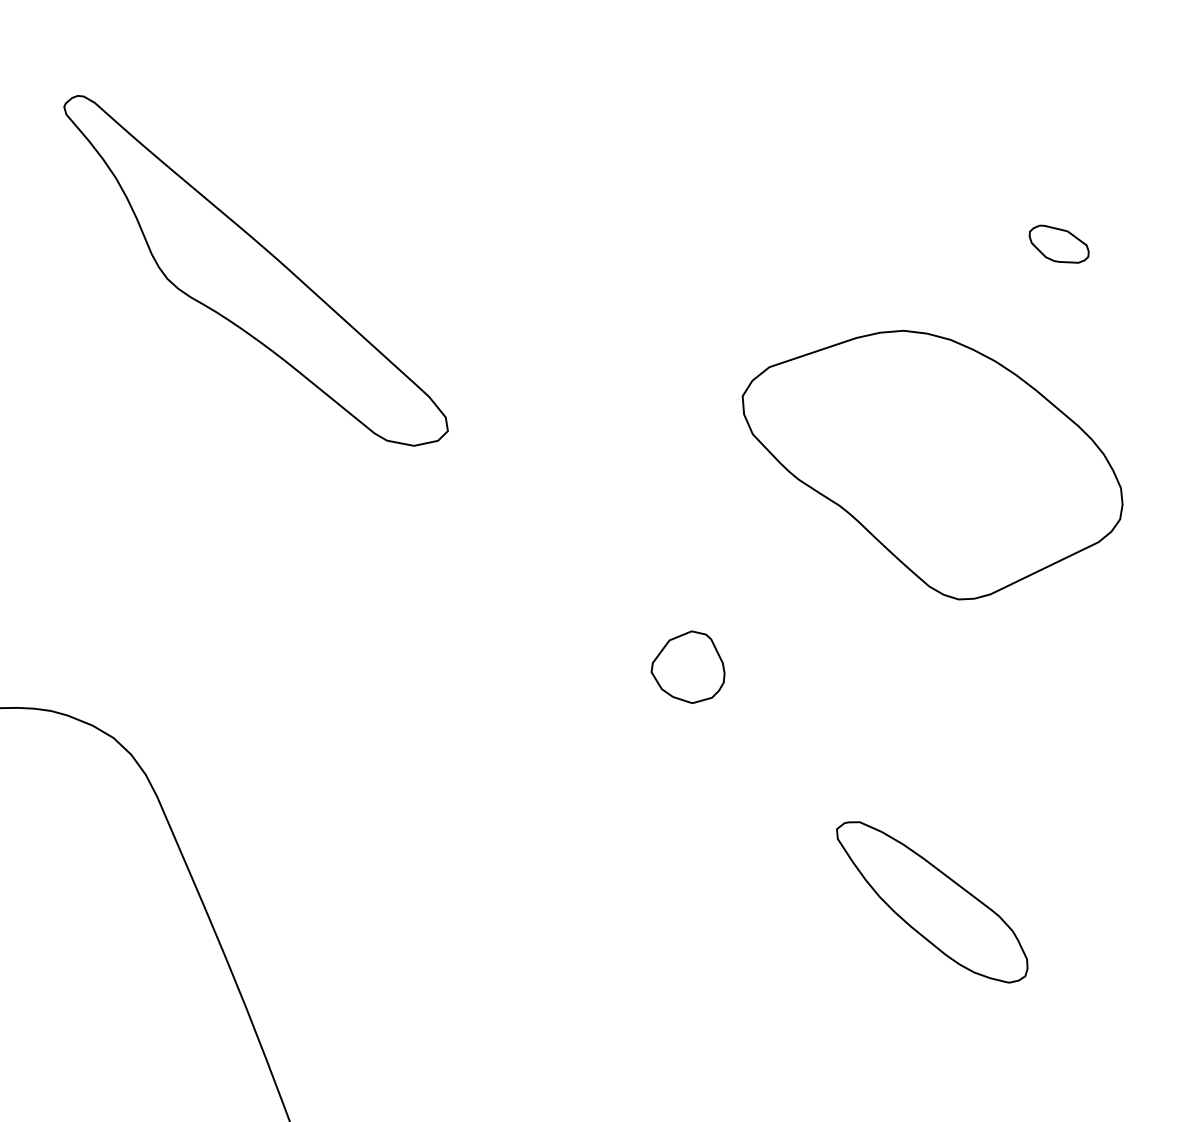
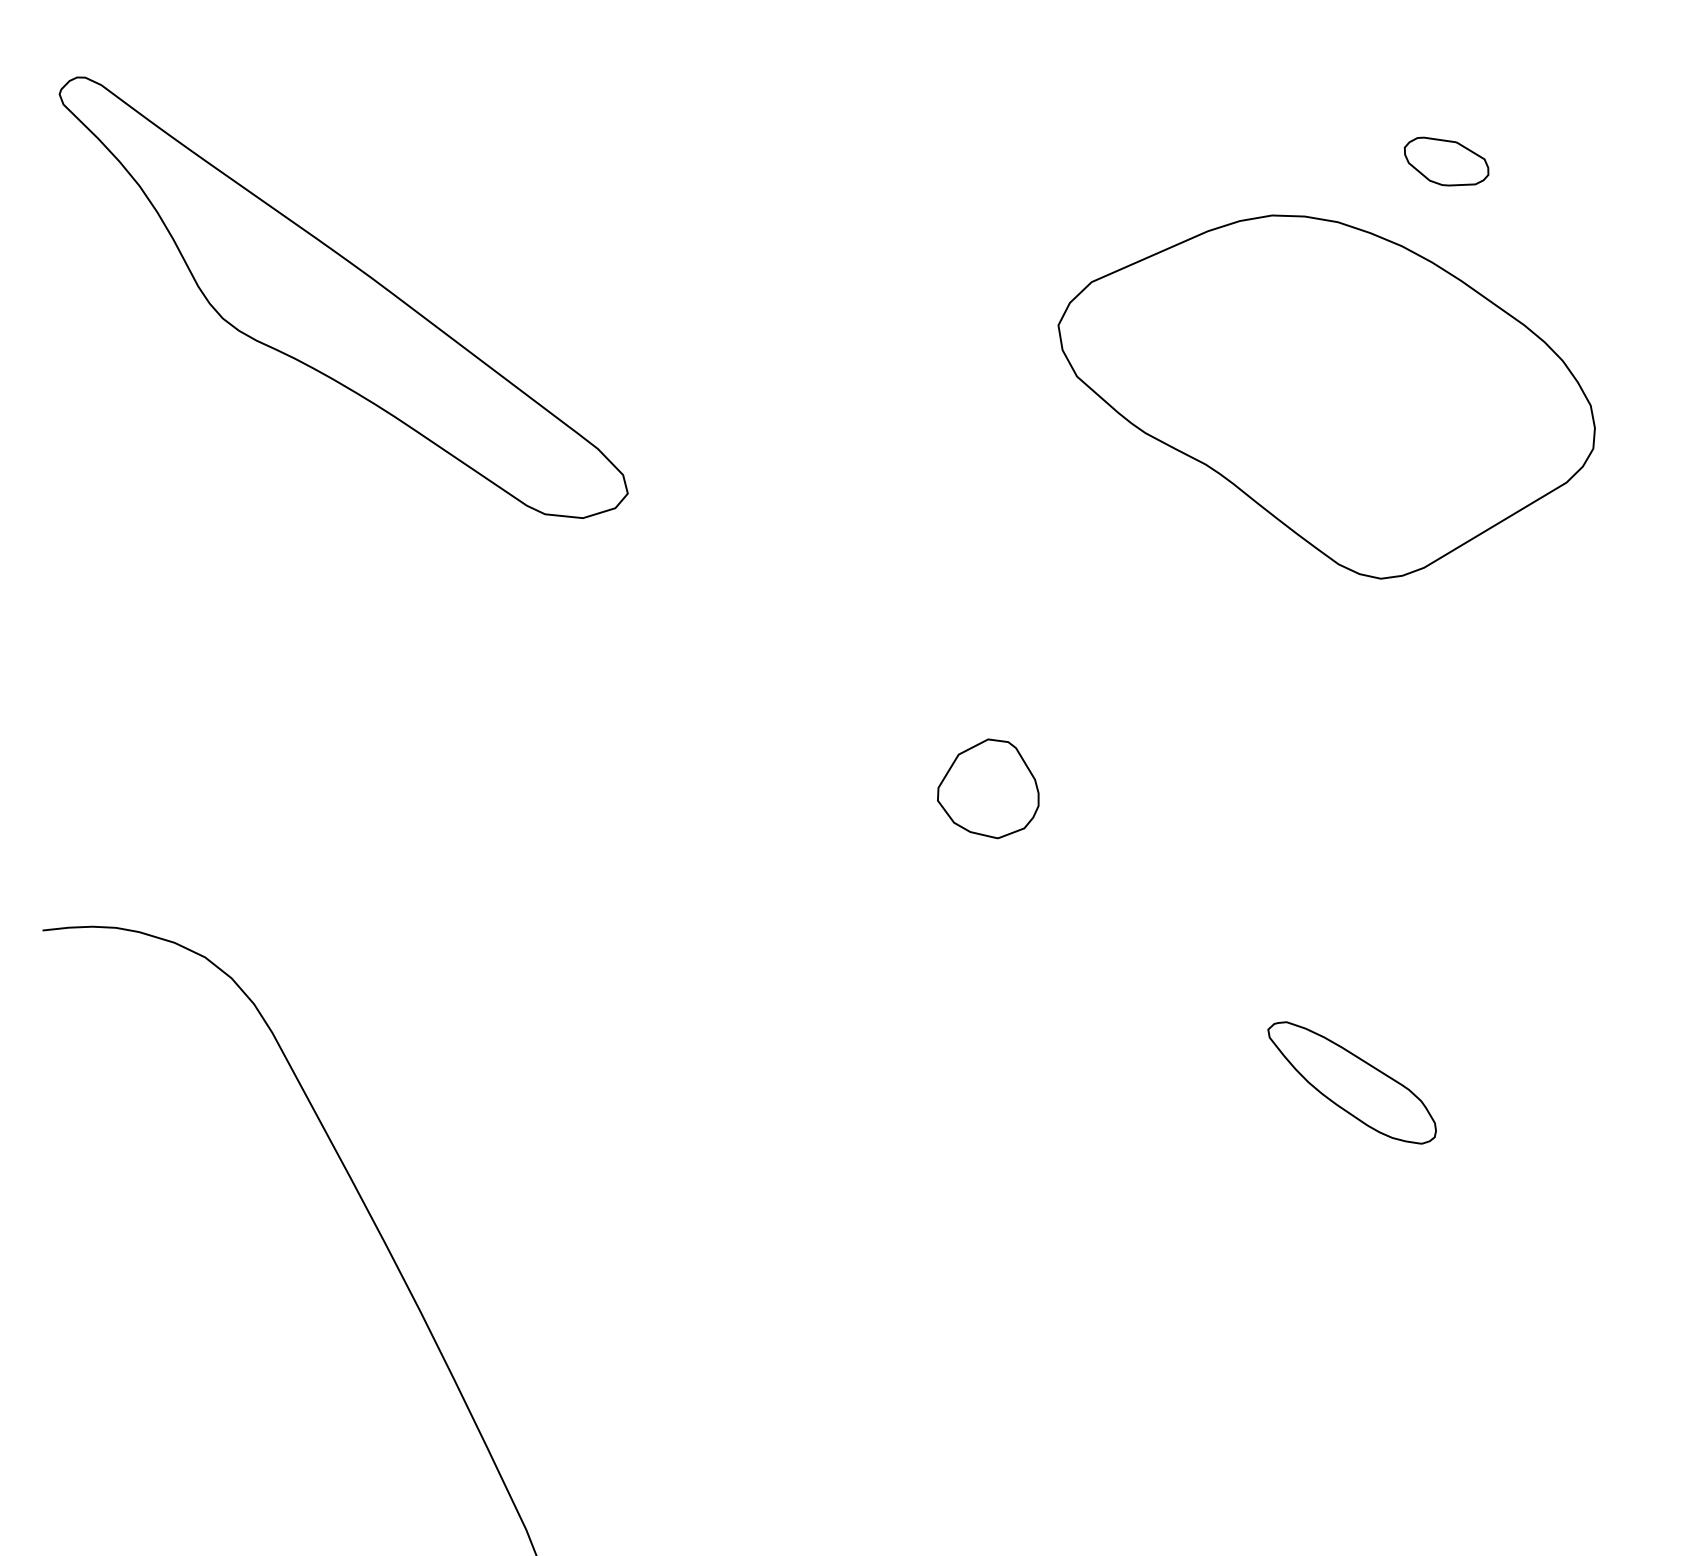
part: (931, 464) -> (1326, 396), moved
part: (931, 901) -> (1351, 1082), size x0.6

